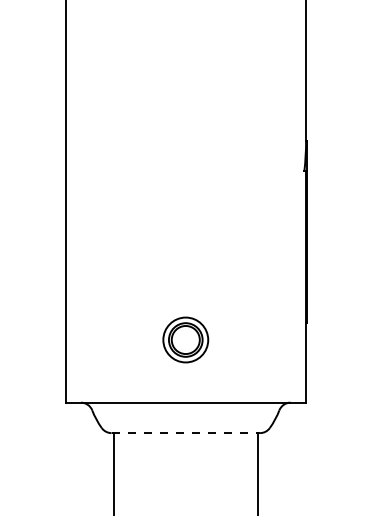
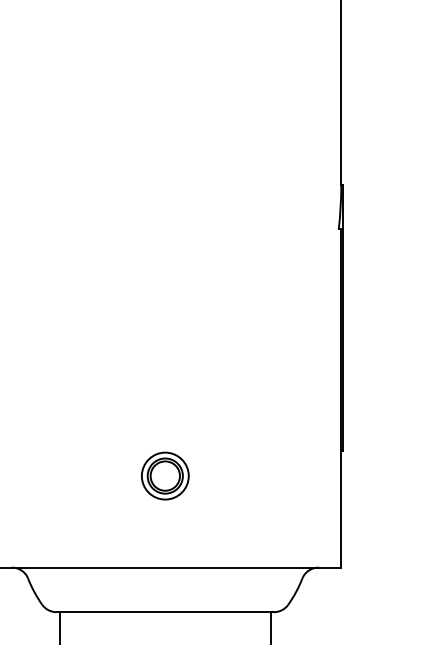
part: (185, 340) -> (164, 476), size x0.71
line: (186, 433) -> (166, 612), dashed -> solid

